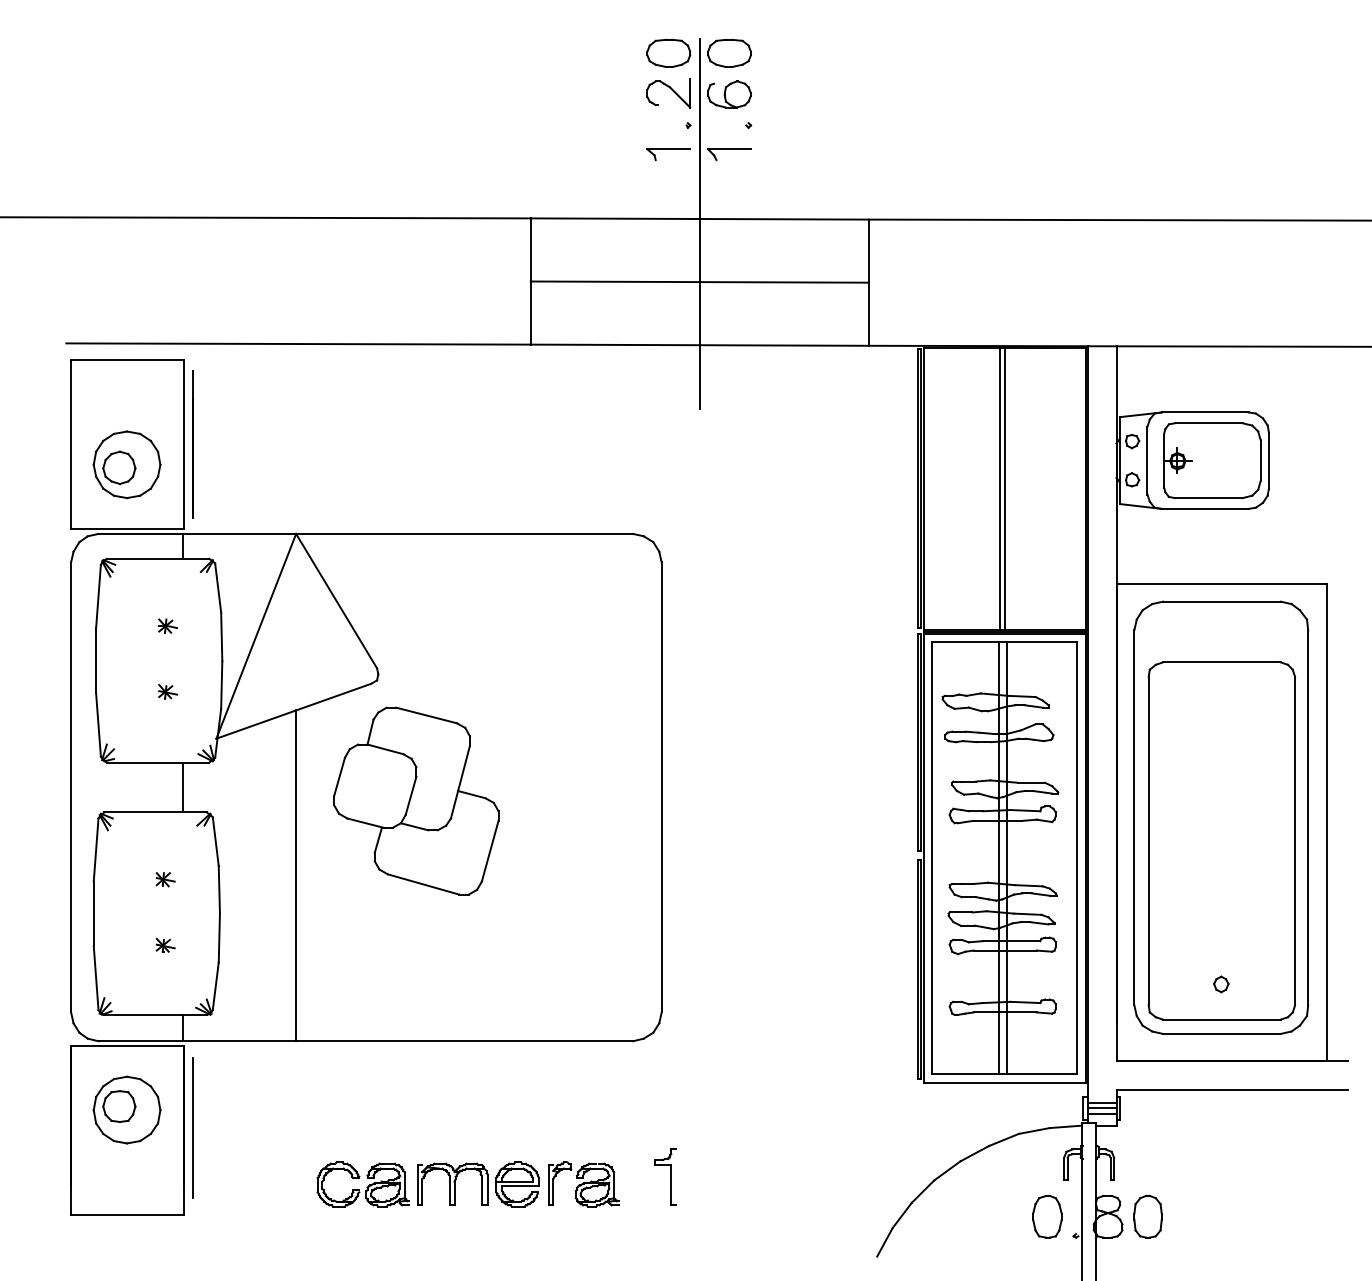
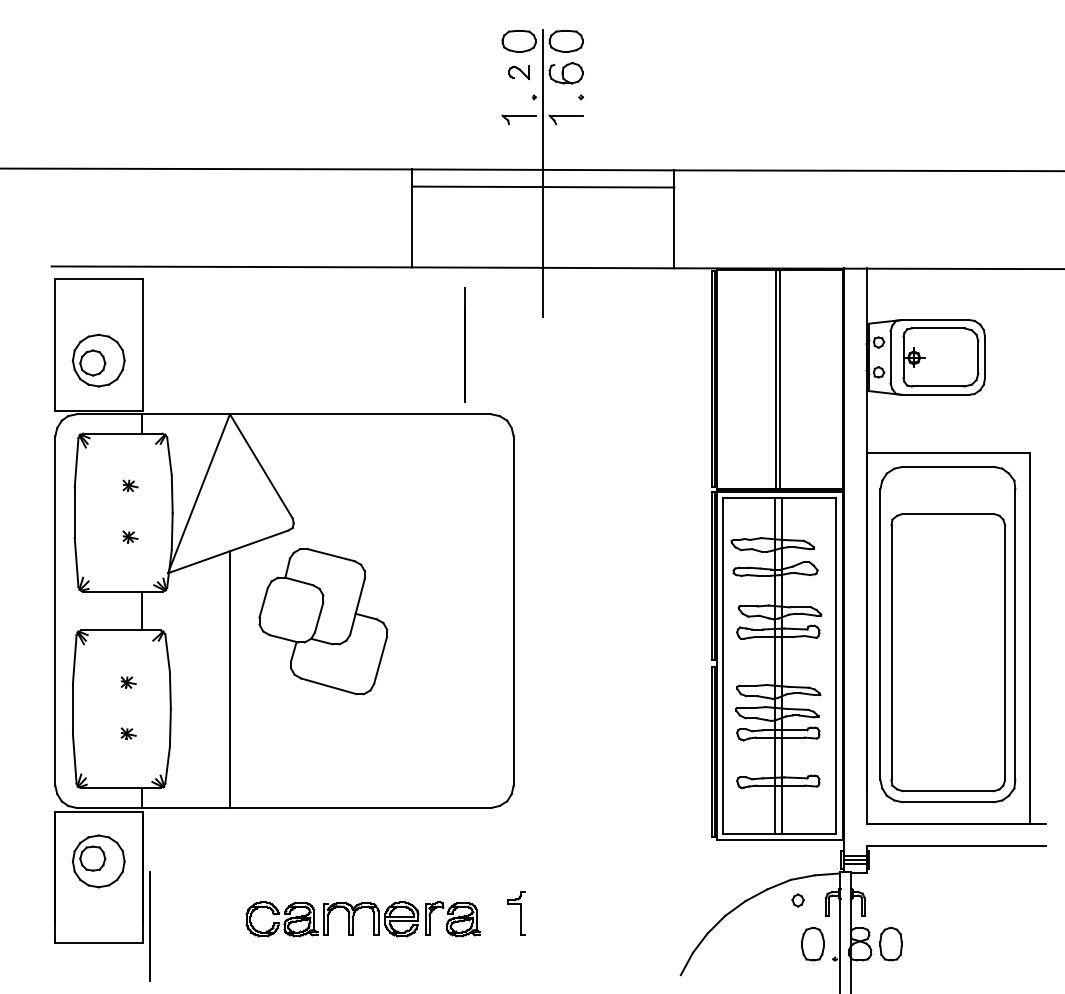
part: (668, 93) -> (518, 72), size x0.6
line: (699, 281) -> (542, 186), moved
line: (192, 444) -> (464, 344), moved
part: (1221, 984) -> (798, 900), moved
line: (192, 1127) -> (149, 926), moved

